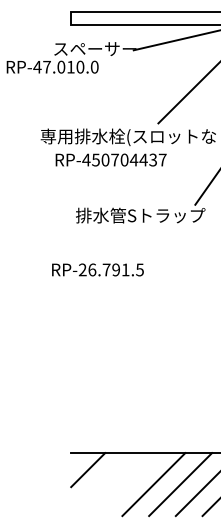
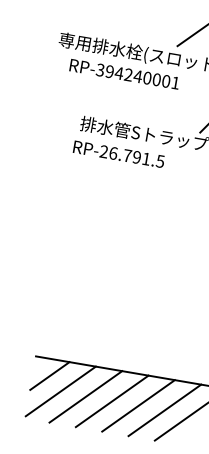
text: (124, 159) -> (138, 76), RP-450704437 -> RP-394240001
text: (97, 269) -> (118, 153), moved
line: (101, 483) -> (60, 391), added
line: (126, 484) -> (85, 396), added

